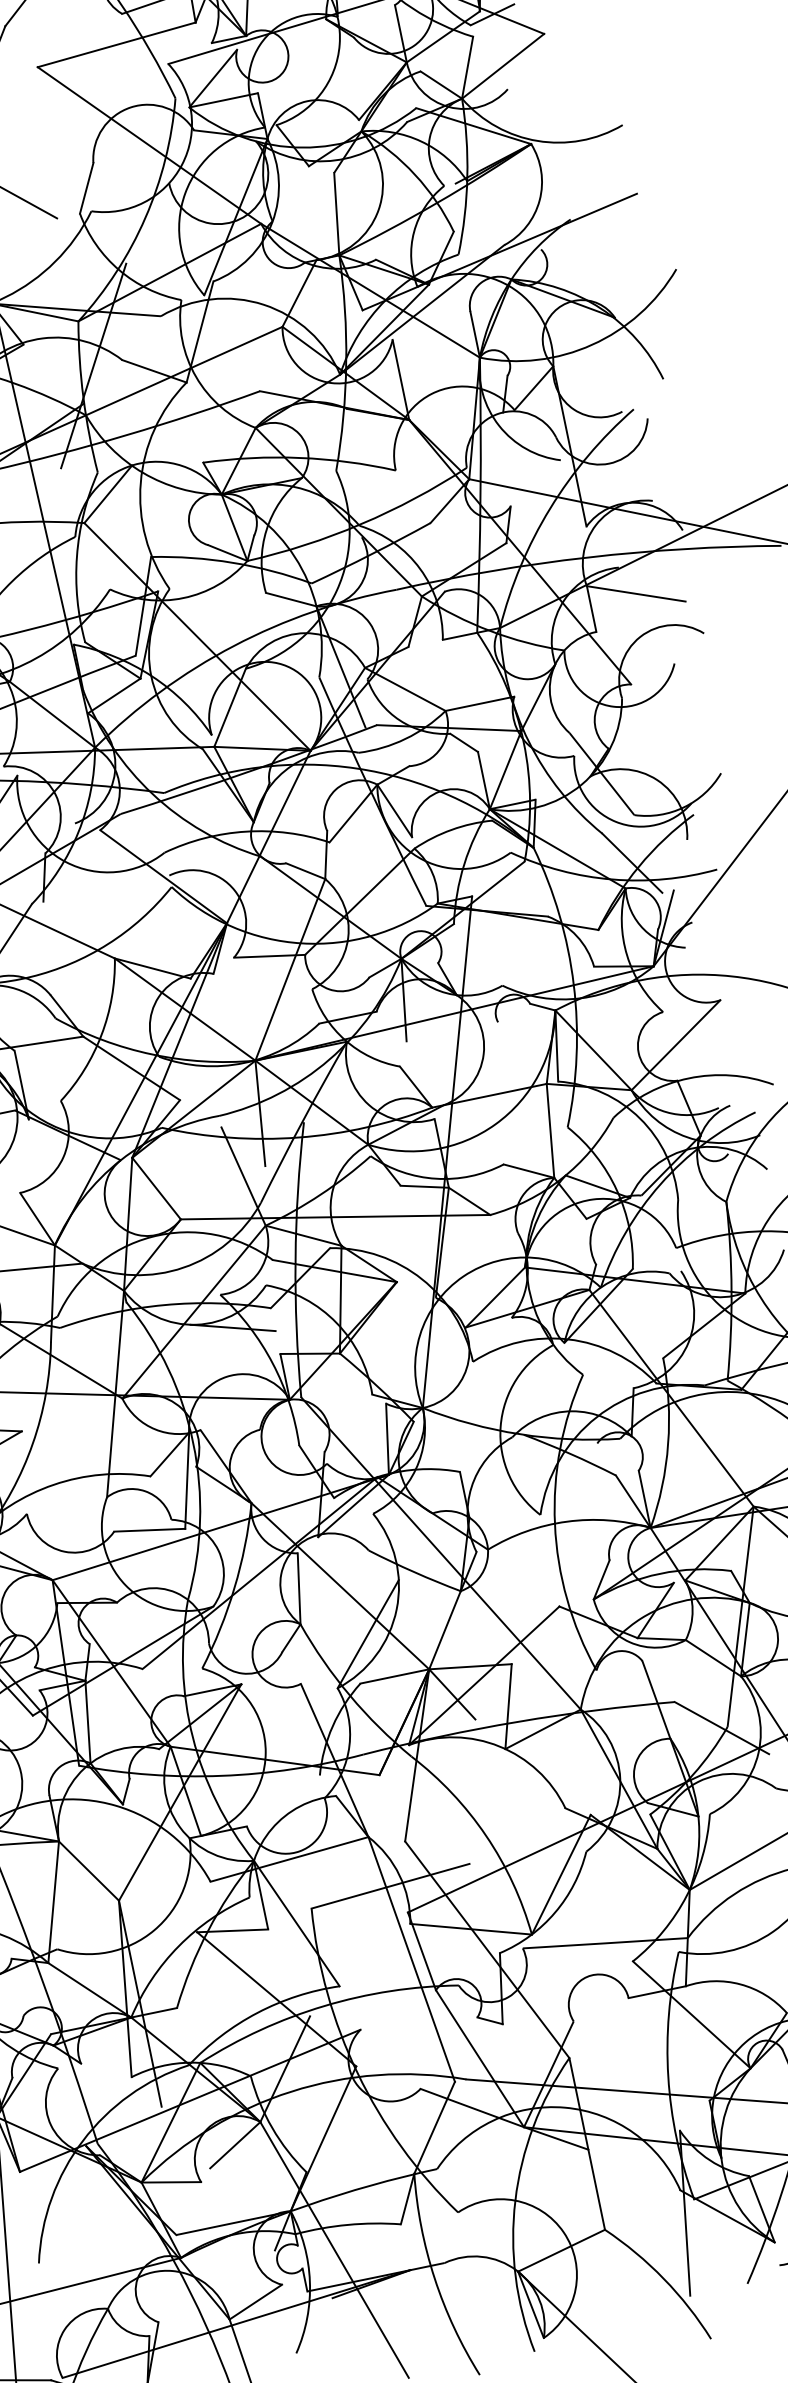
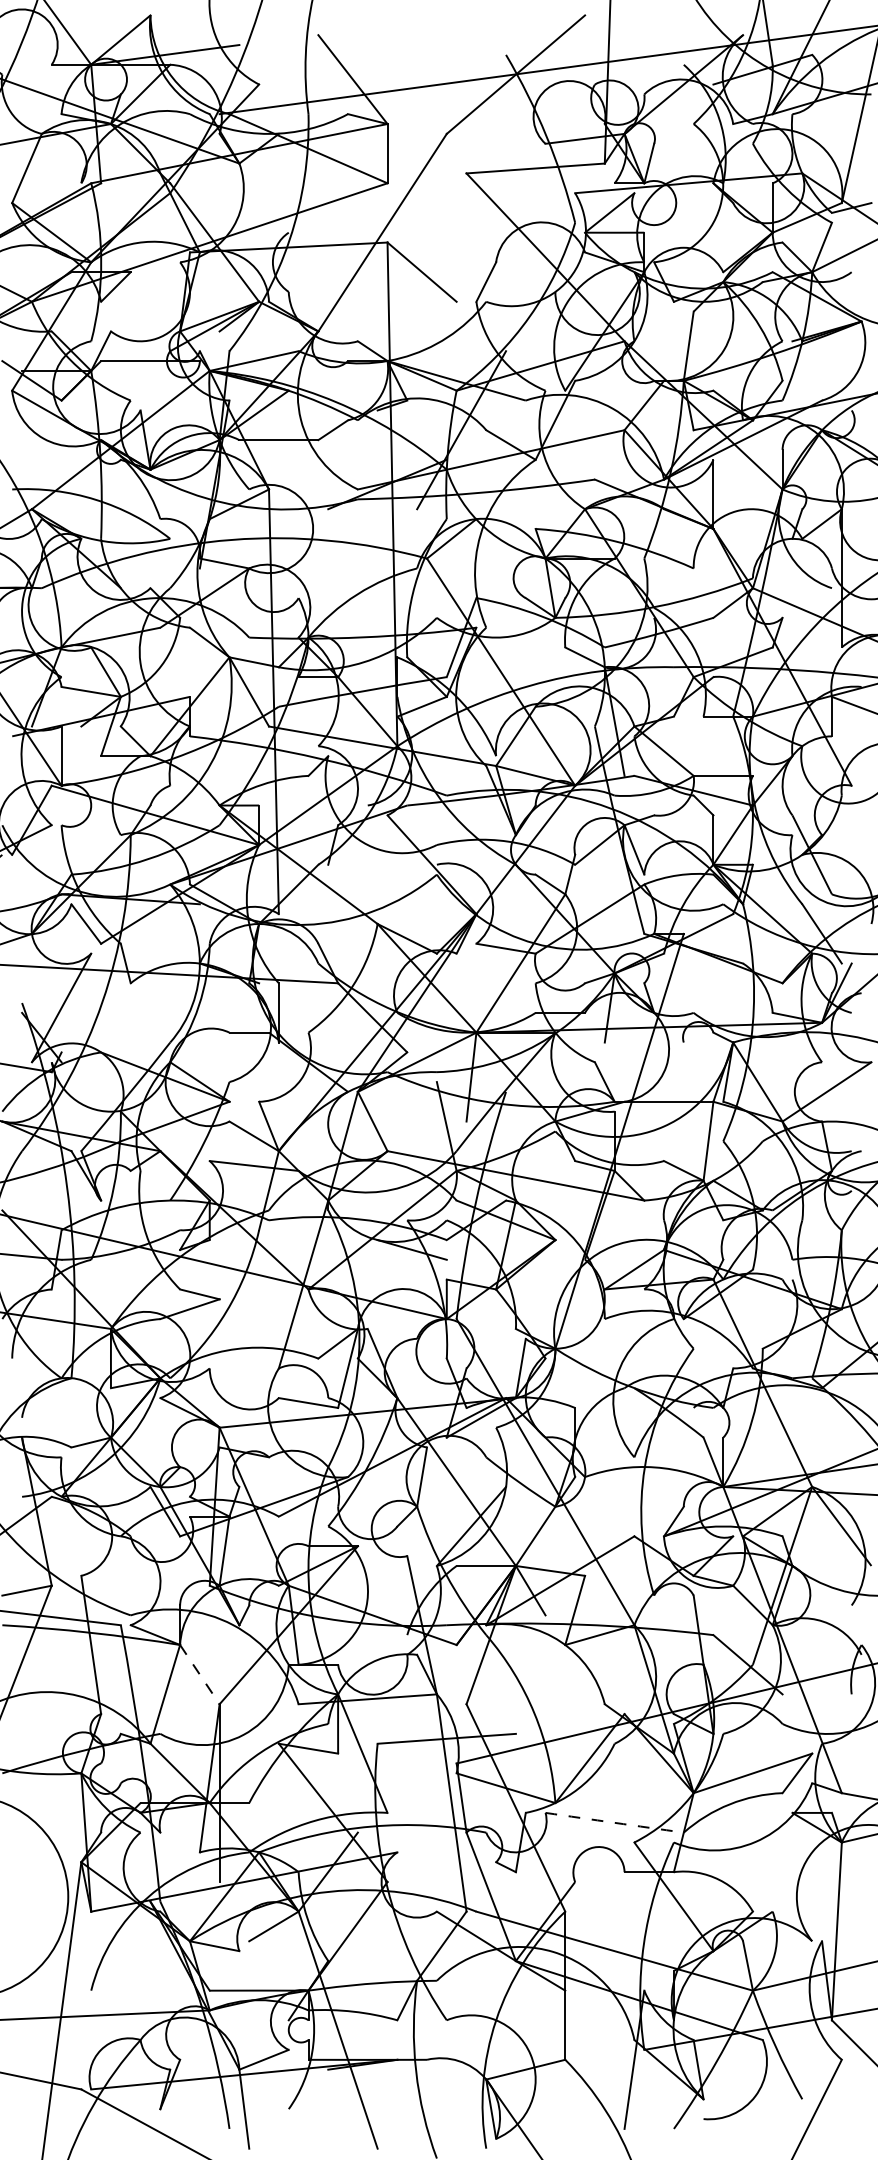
line: (88, 1871) -> (199, 1674), solid -> dashed
arc: (605, 1942) -> (614, 1822), solid -> dashed

